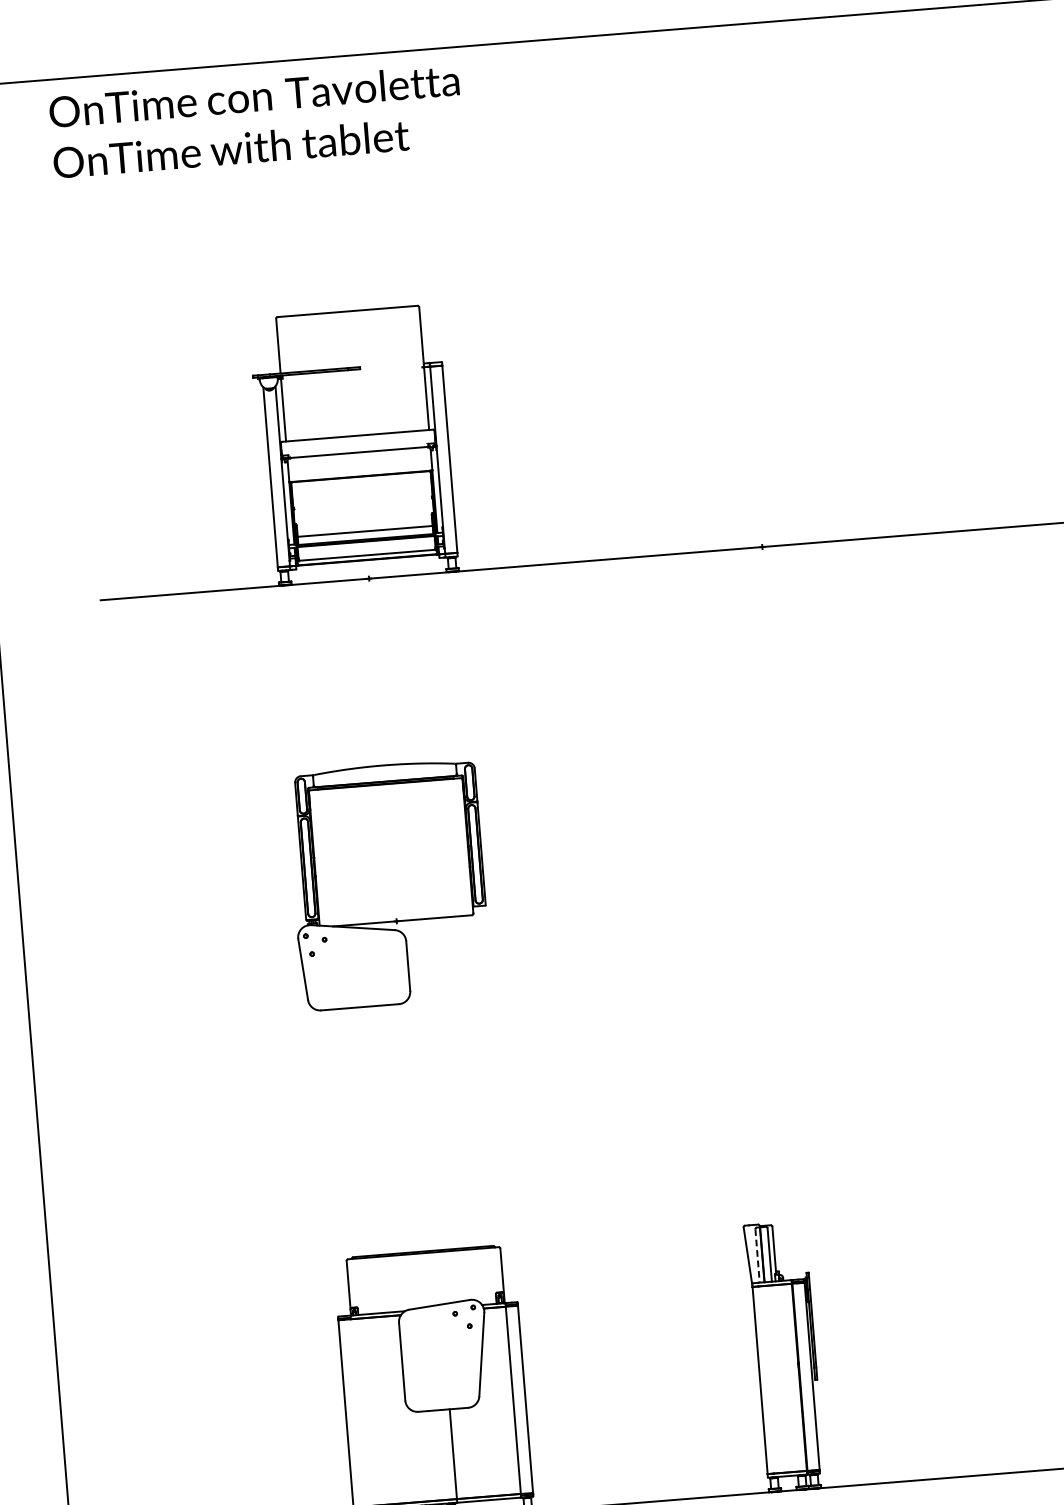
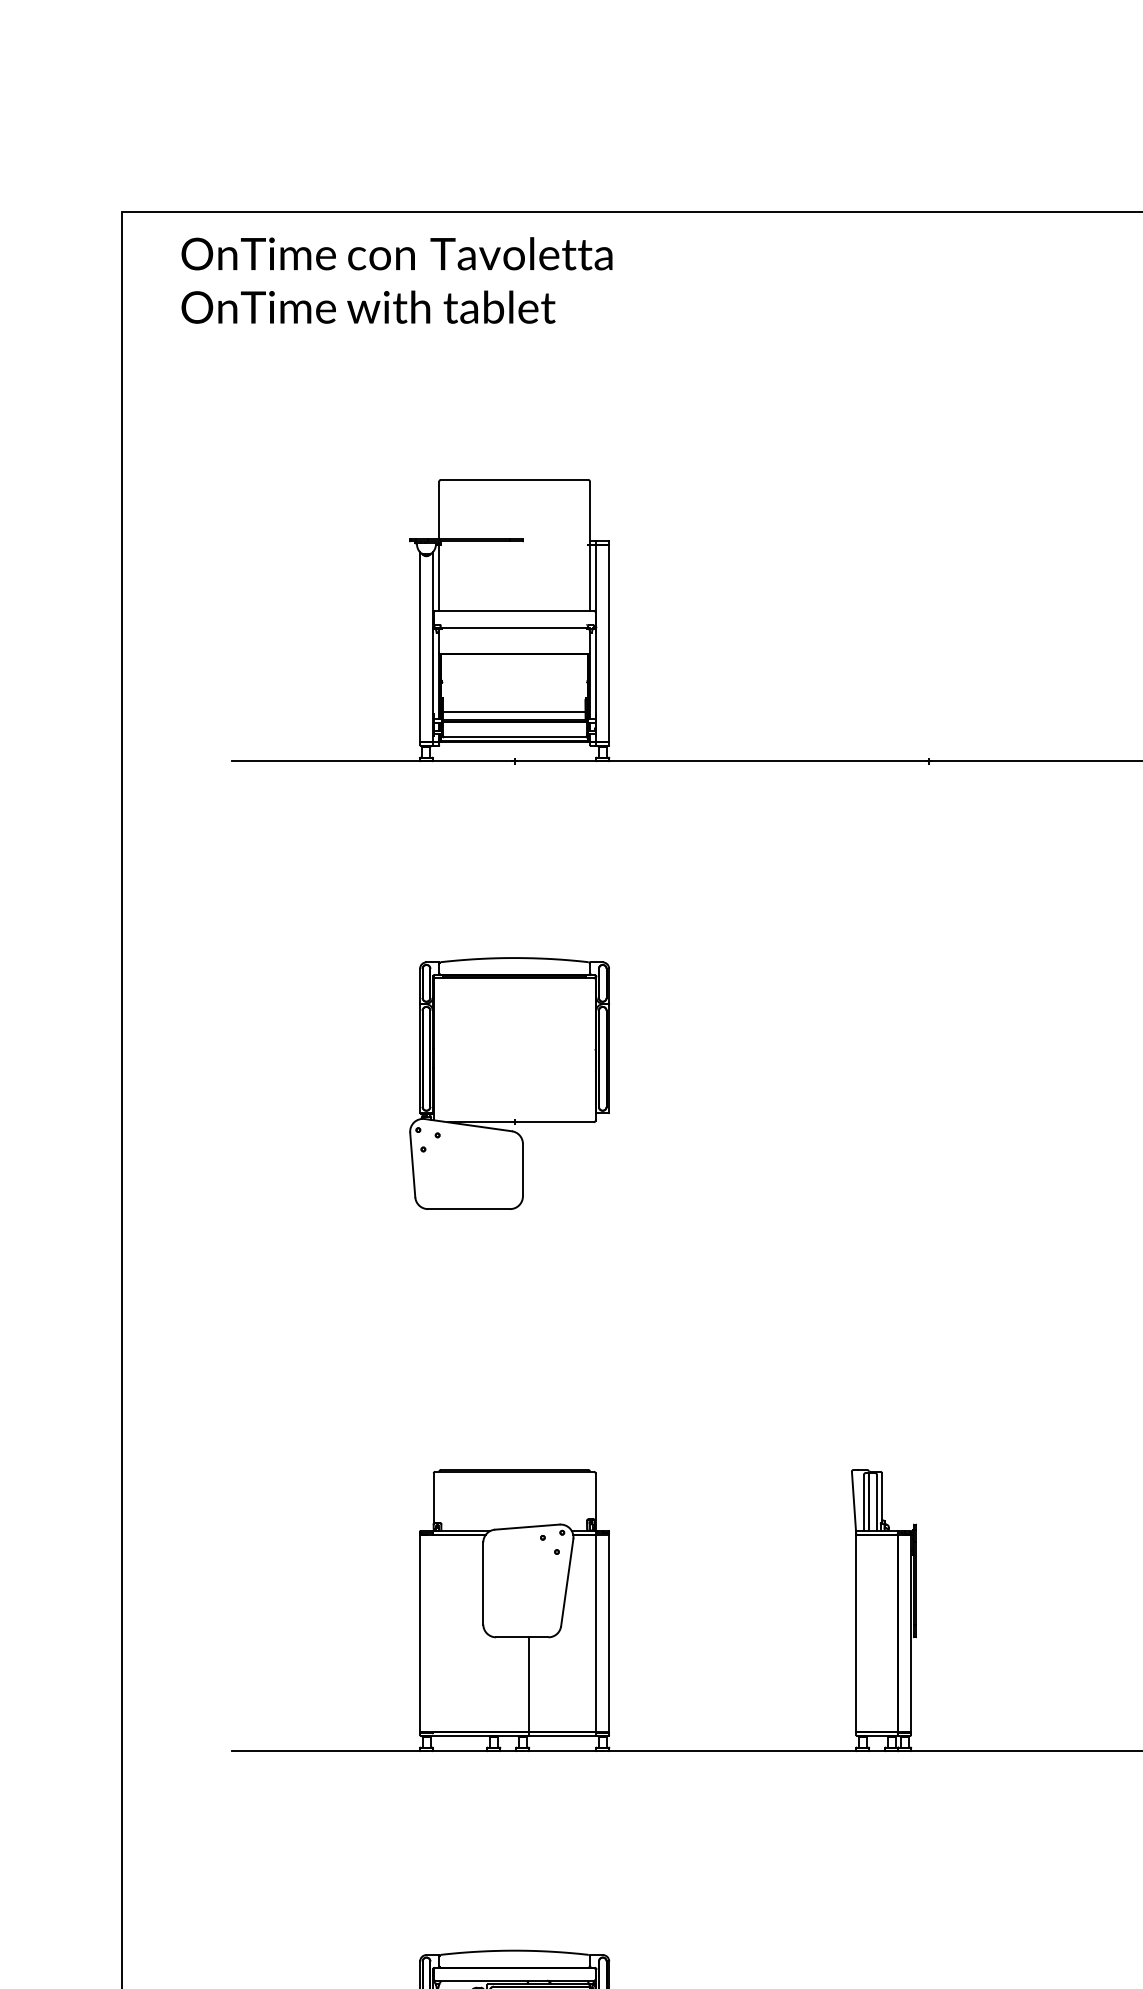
text: (255, 121) -> (396, 280), moved
line: (758, 1256) -> (864, 1503), dashed -> solid

